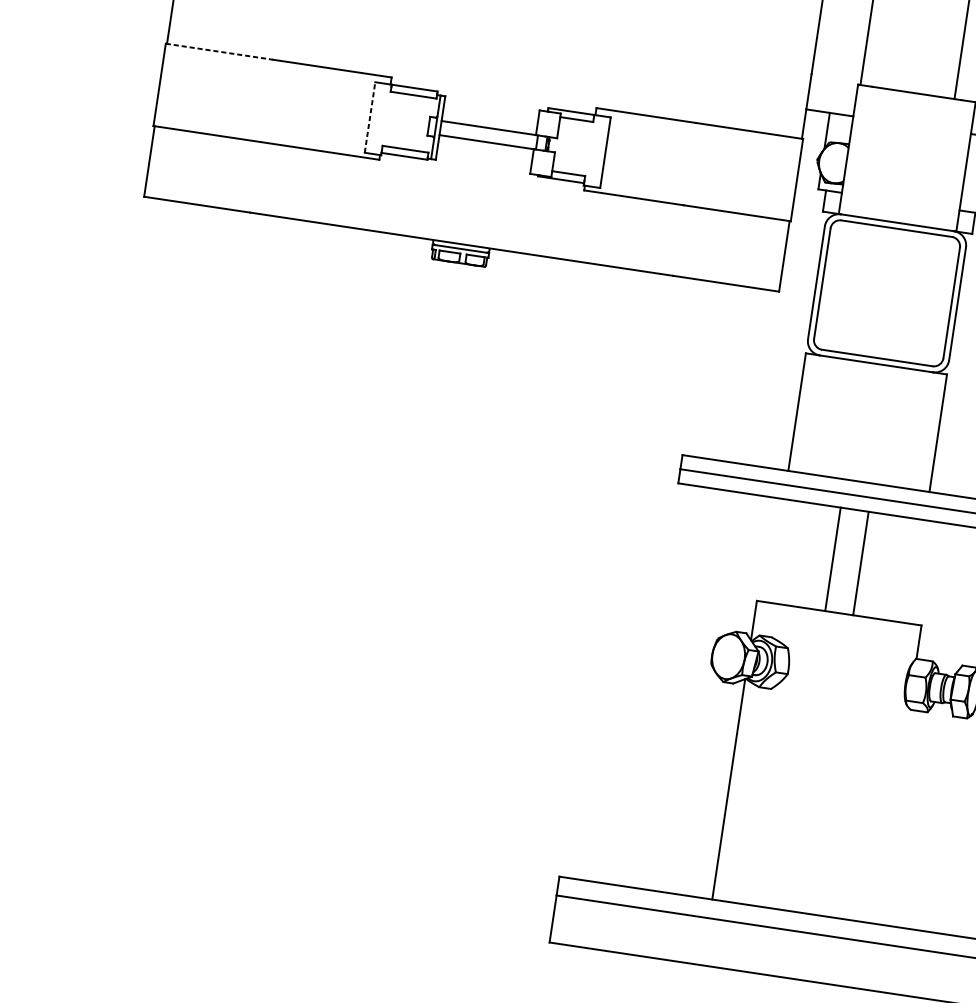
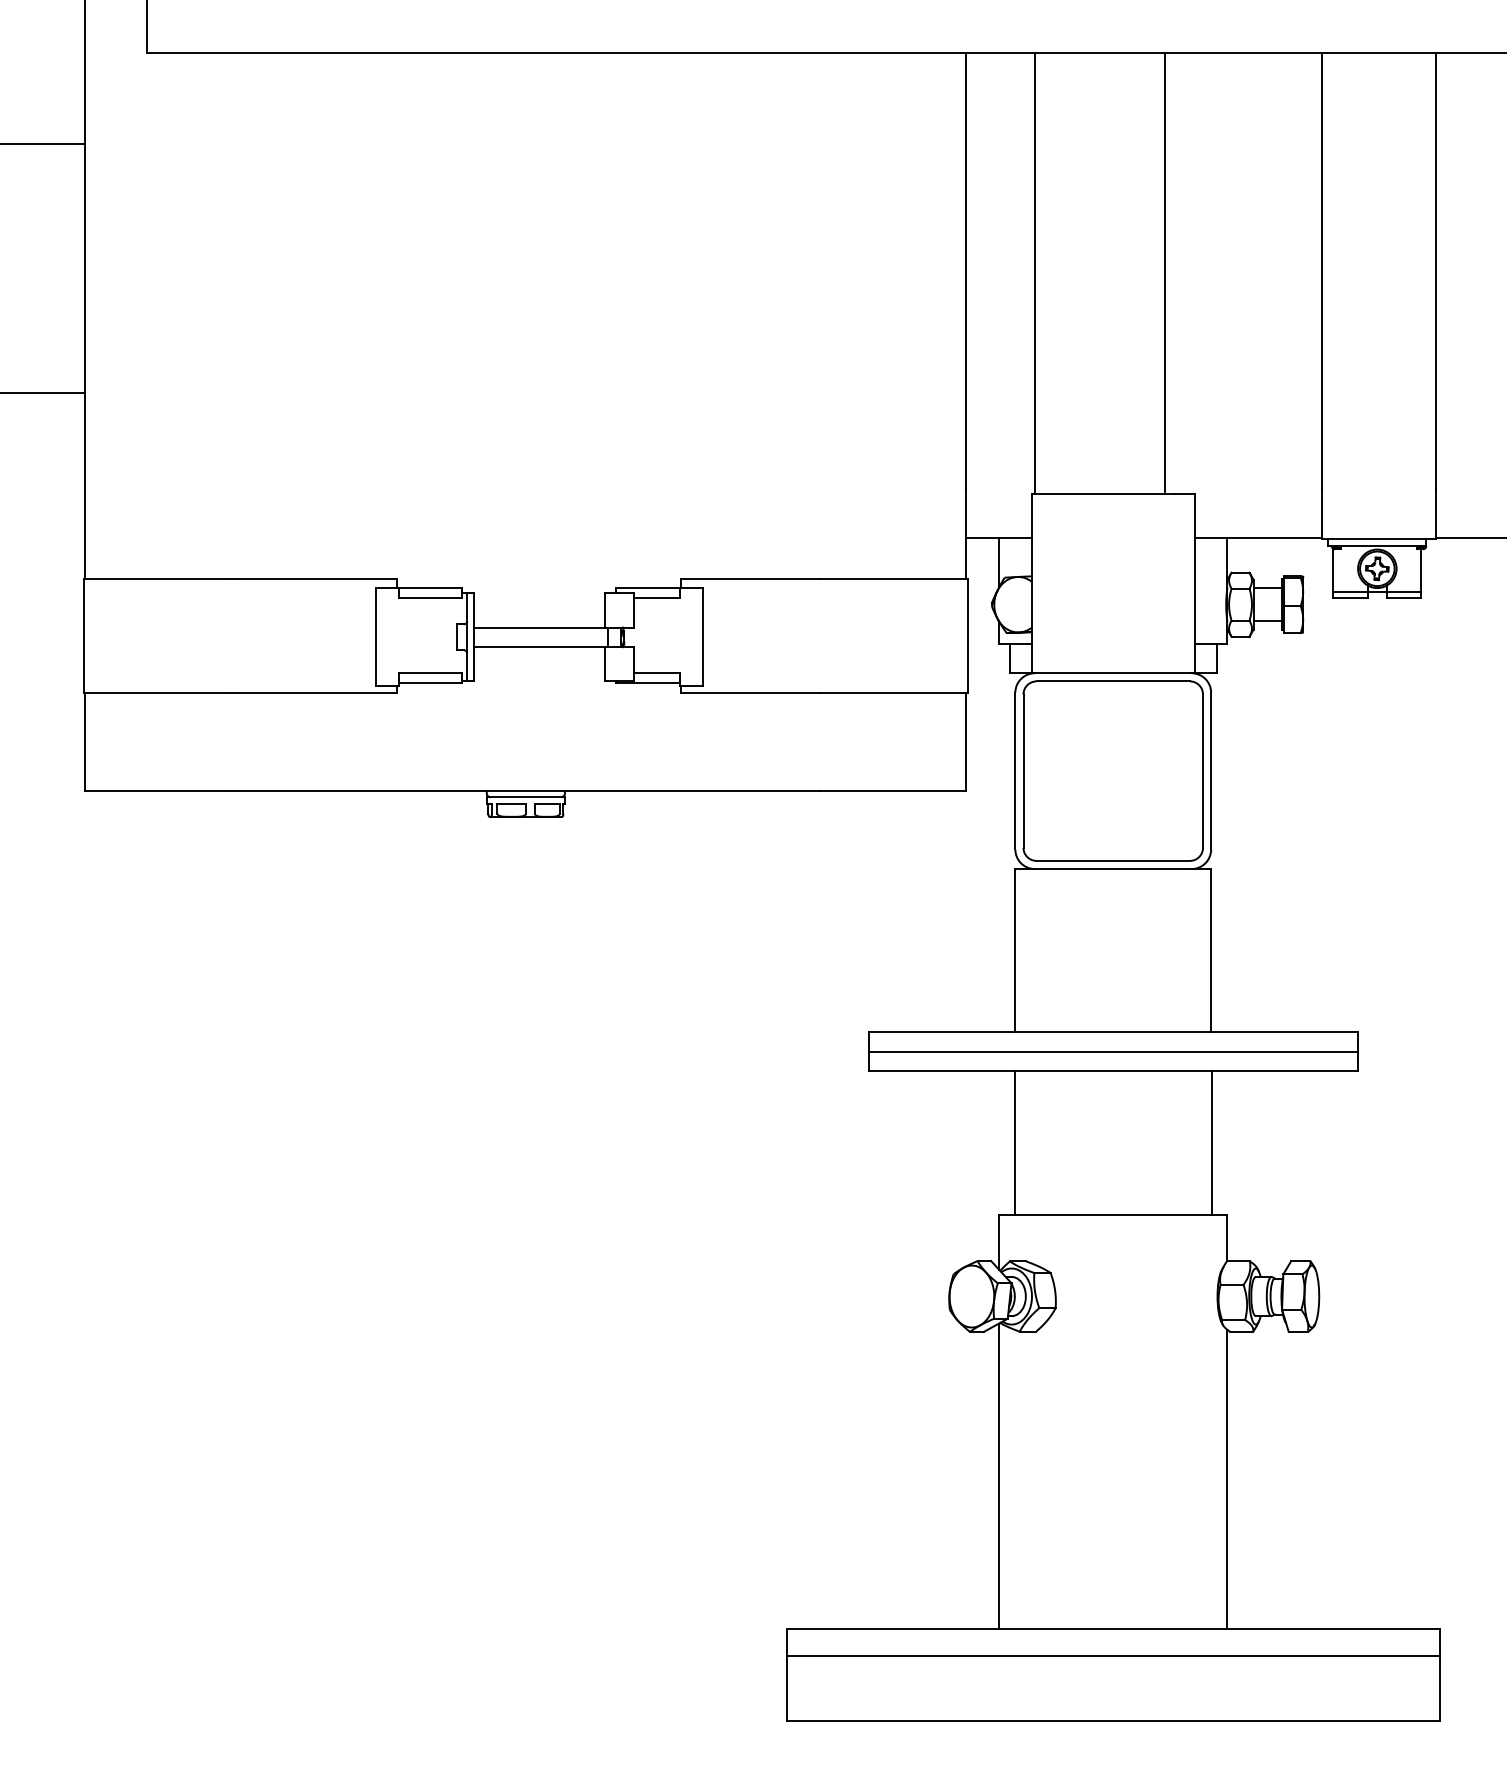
line: (219, 51) -> (158, 578), dashed -> solid
line: (369, 117) -> (375, 637), dashed -> solid
line: (832, 558) -> (1014, 1142), moved
line: (860, 563) -> (1211, 1142), moved
line: (893, 816) -> (1227, 1479), added

